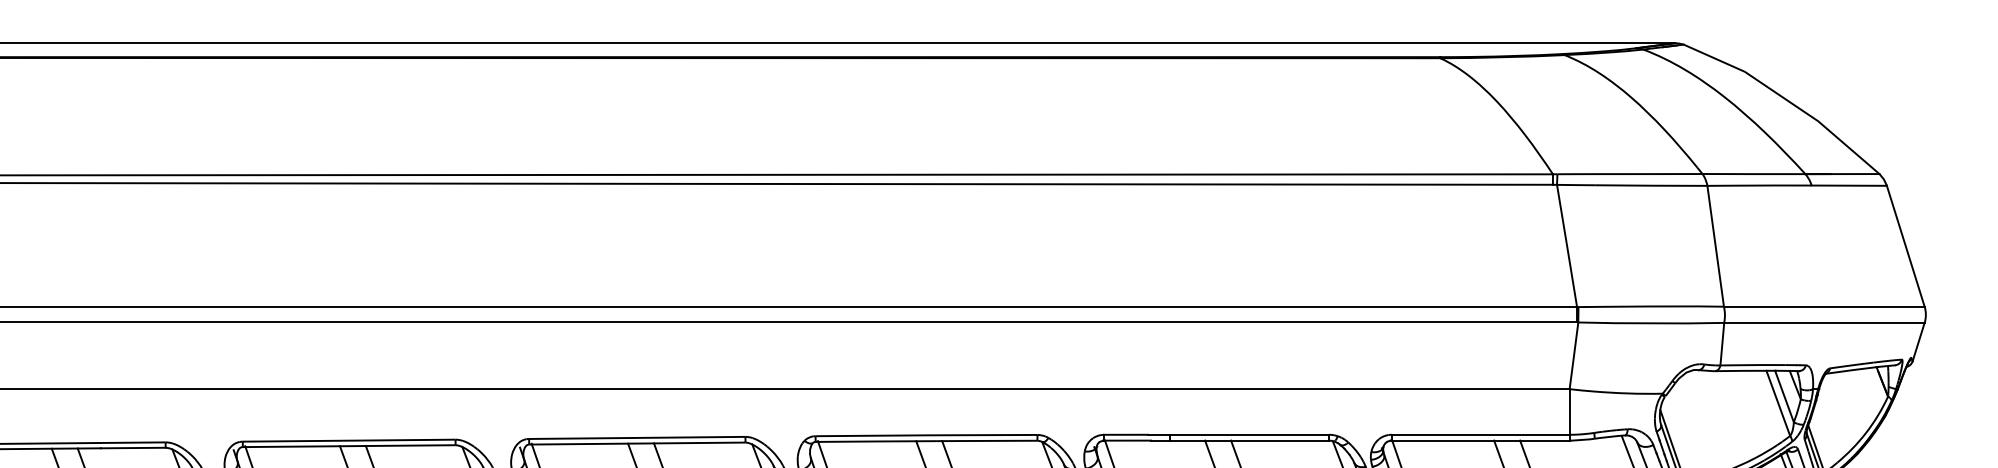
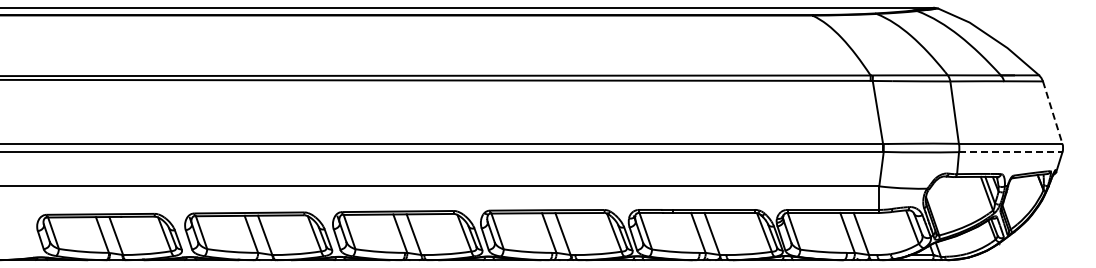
line: (1905, 246) -> (1052, 112), solid -> dashed
line: (1823, 323) -> (1010, 152), solid -> dashed

